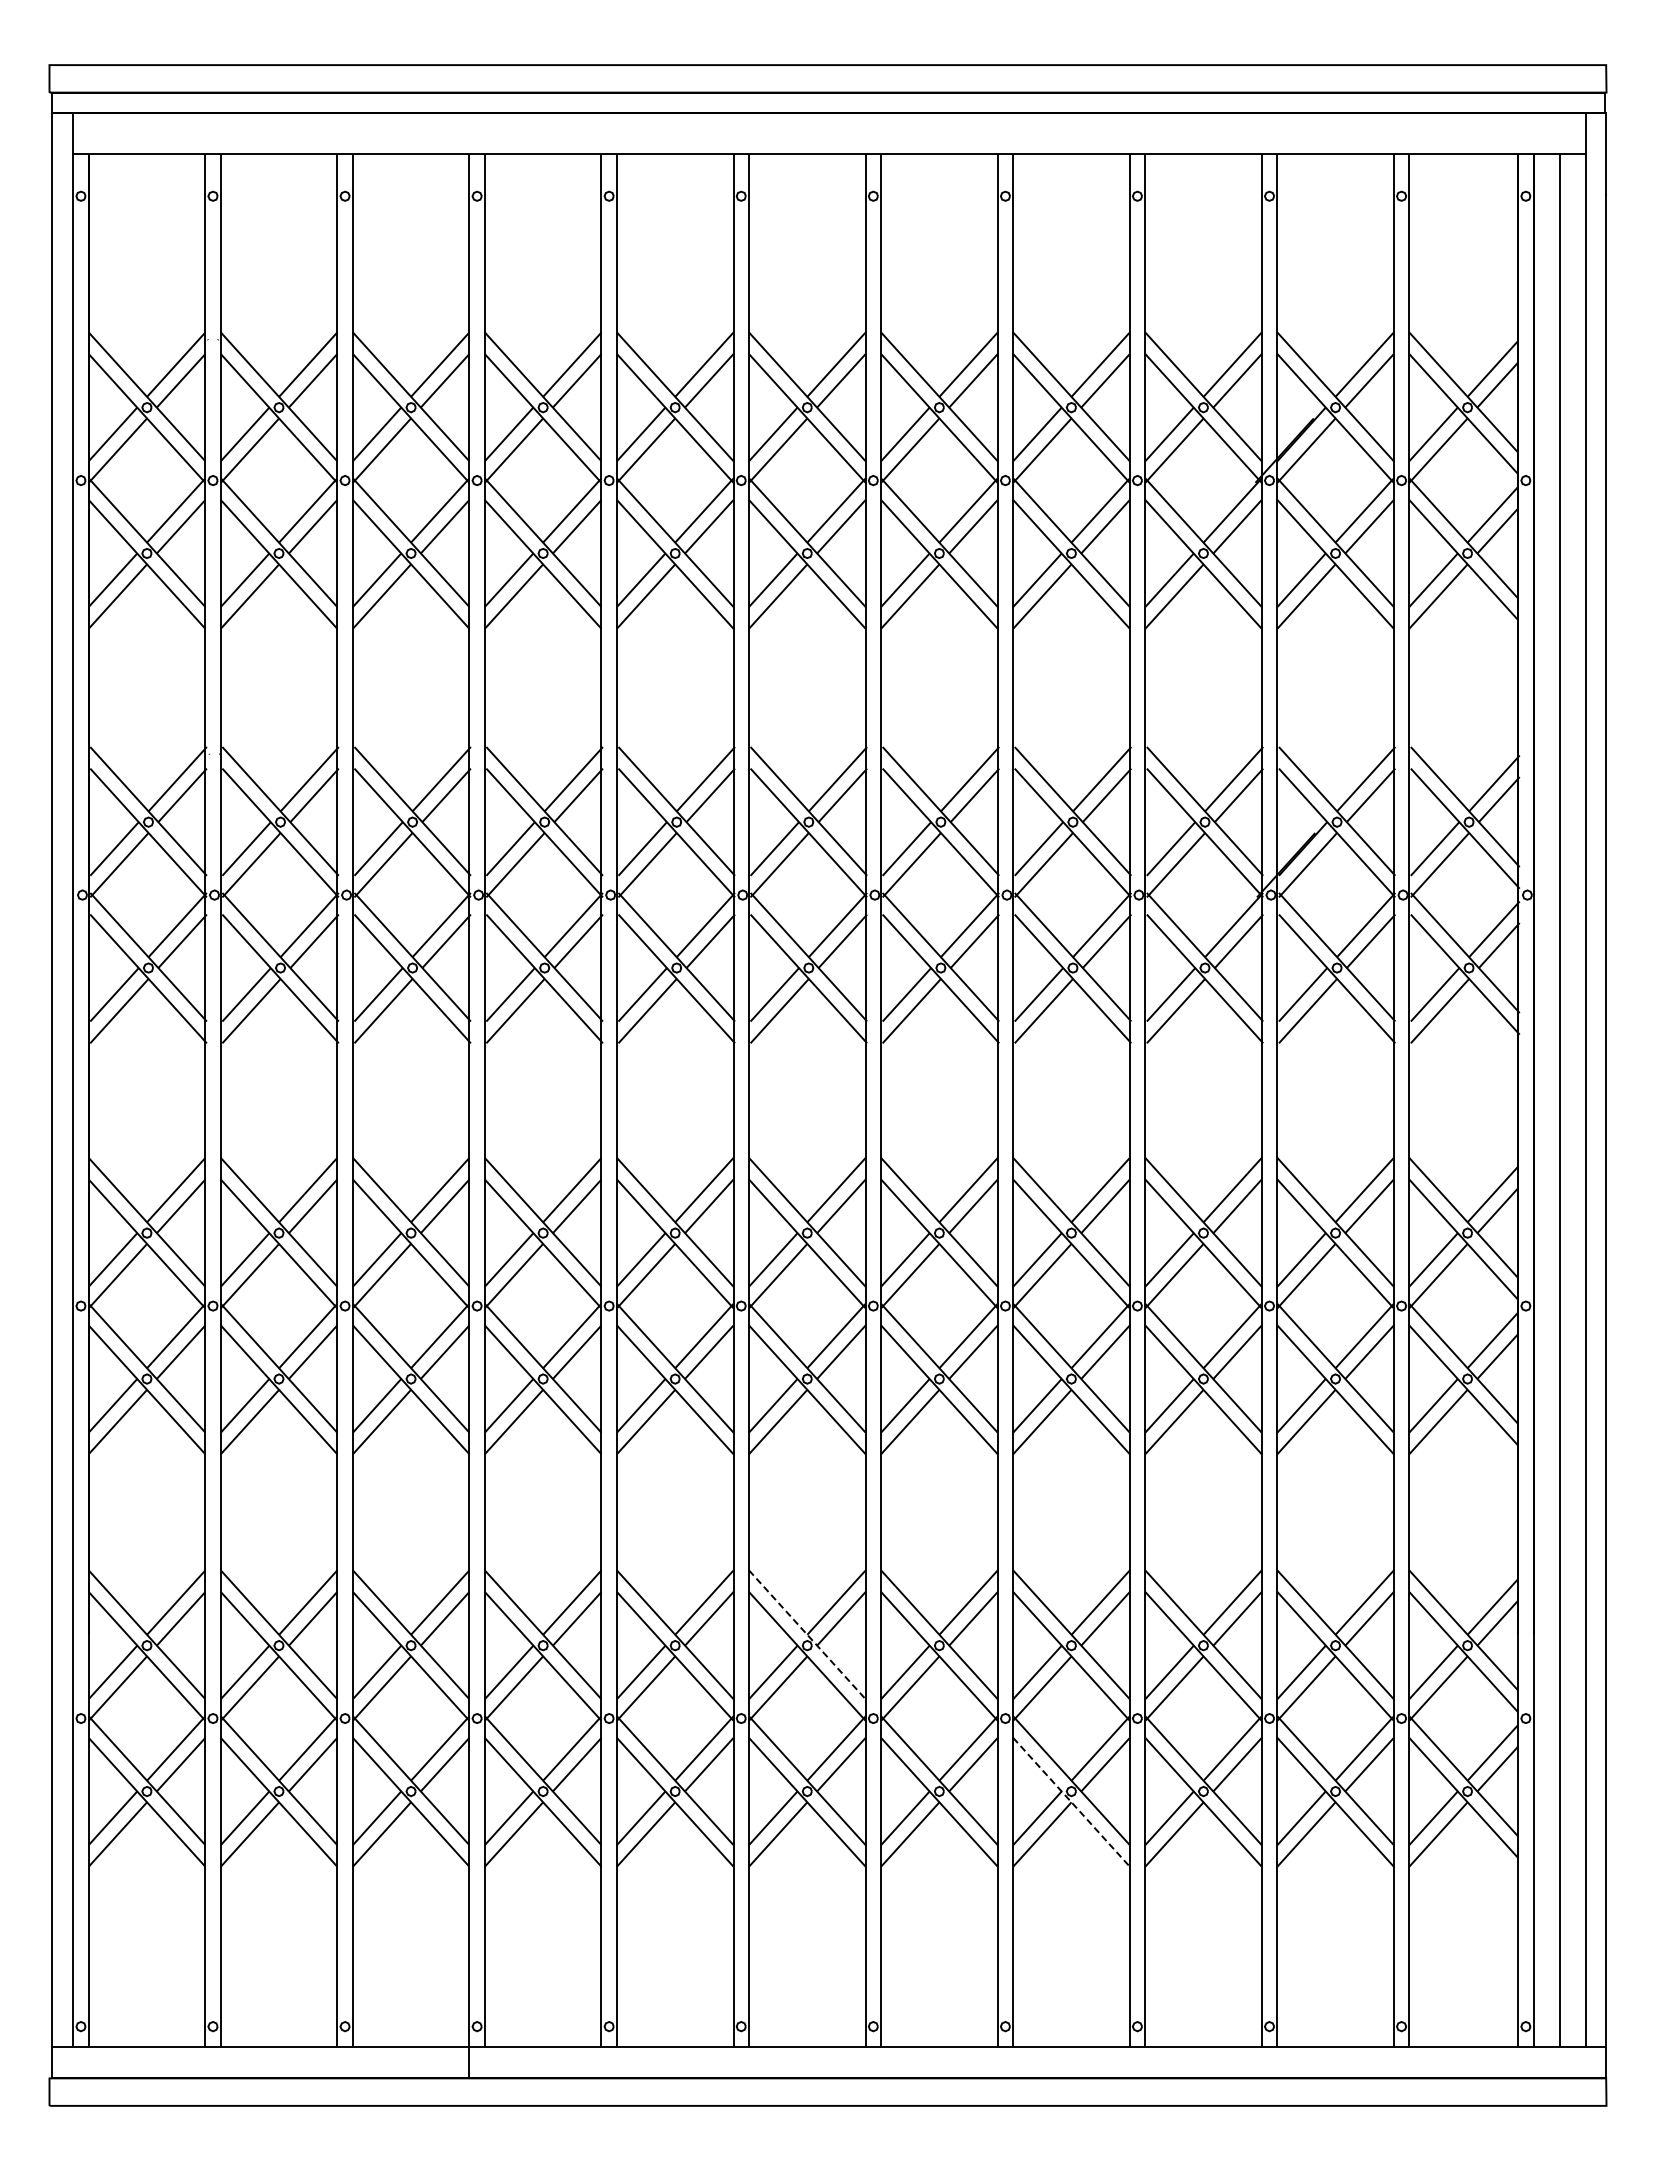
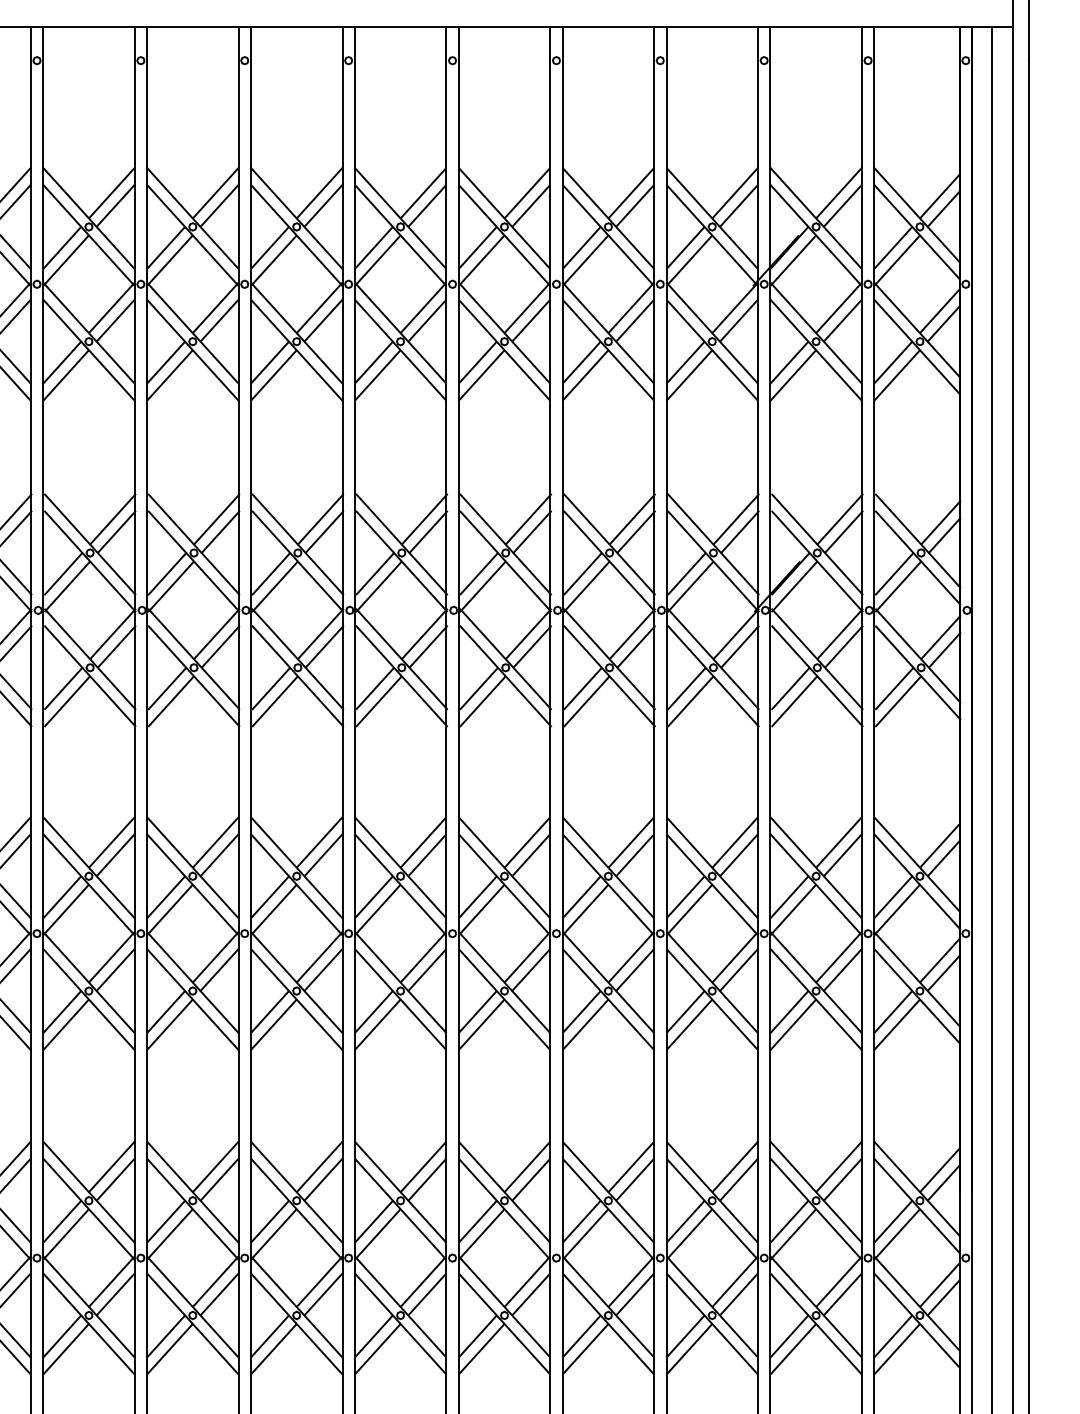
line: (807, 1634) -> (400, 1191), dashed -> solid
line: (1071, 1802) -> (608, 1324), dashed -> solid

